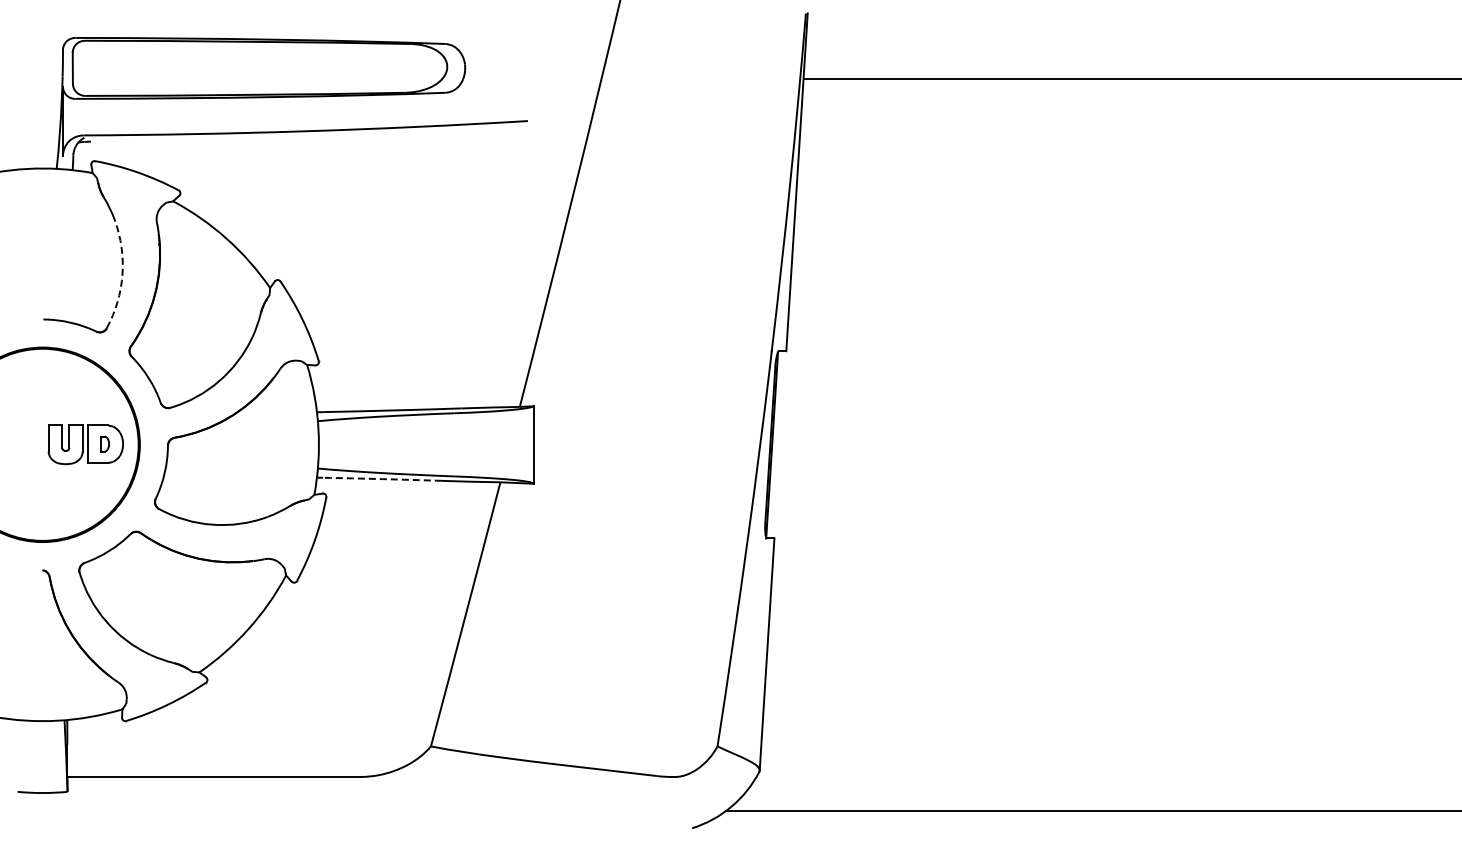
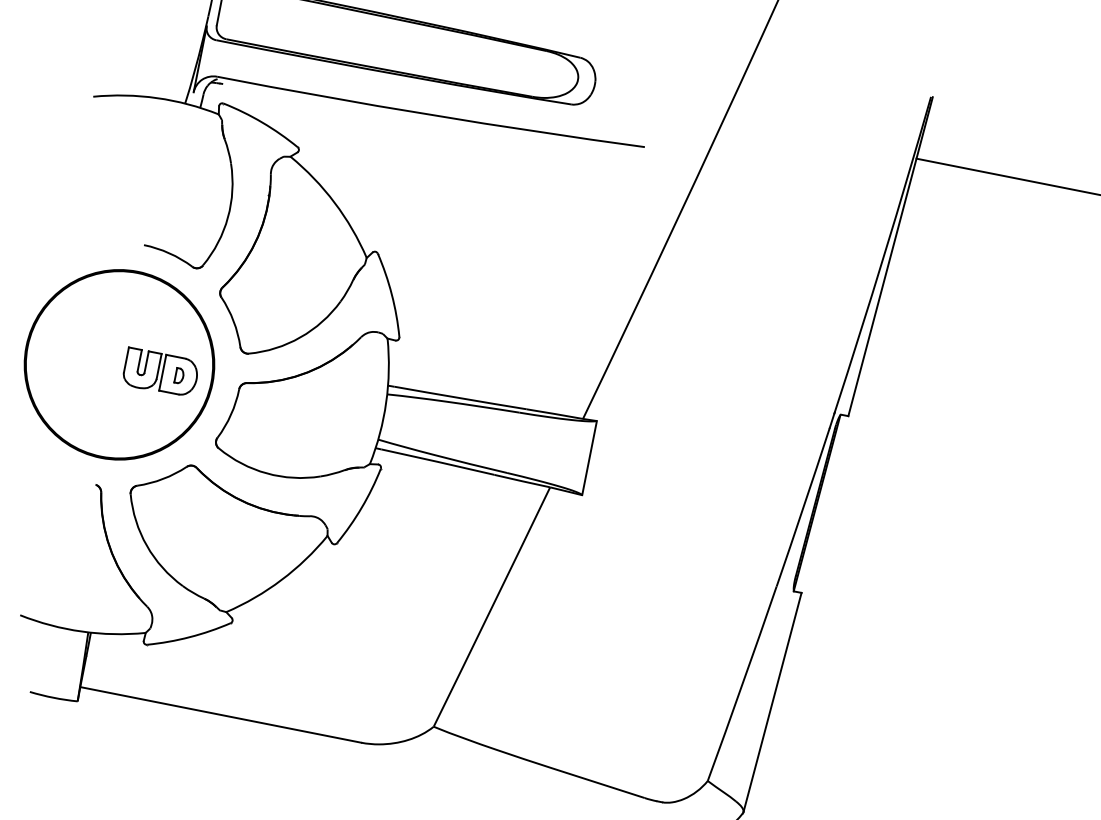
arc: (122, 274) -> (228, 217), dashed -> solid
arc: (382, 479) -> (437, 462), dashed -> solid

